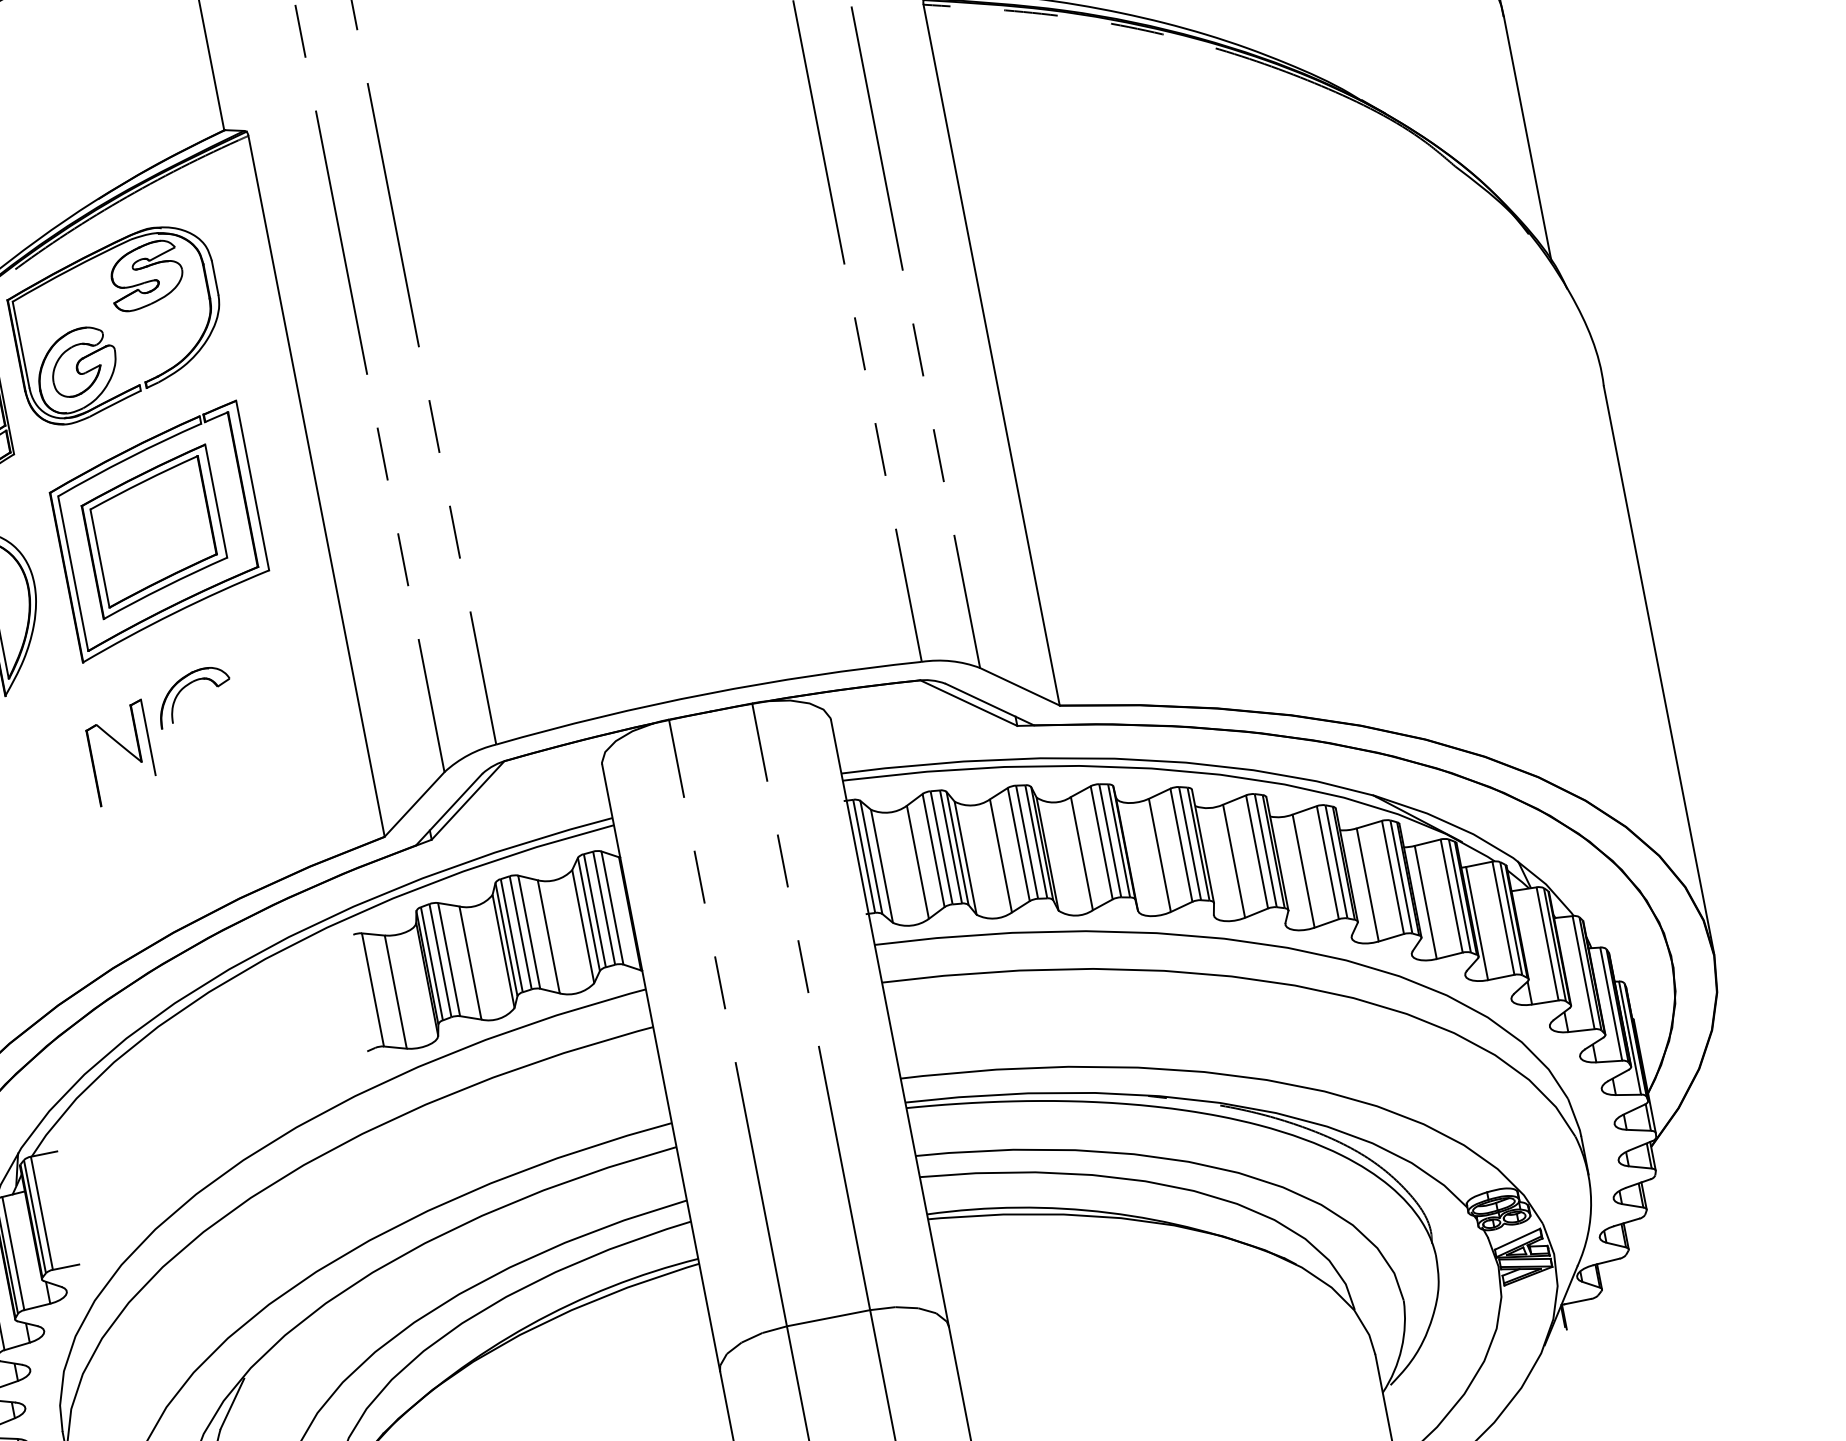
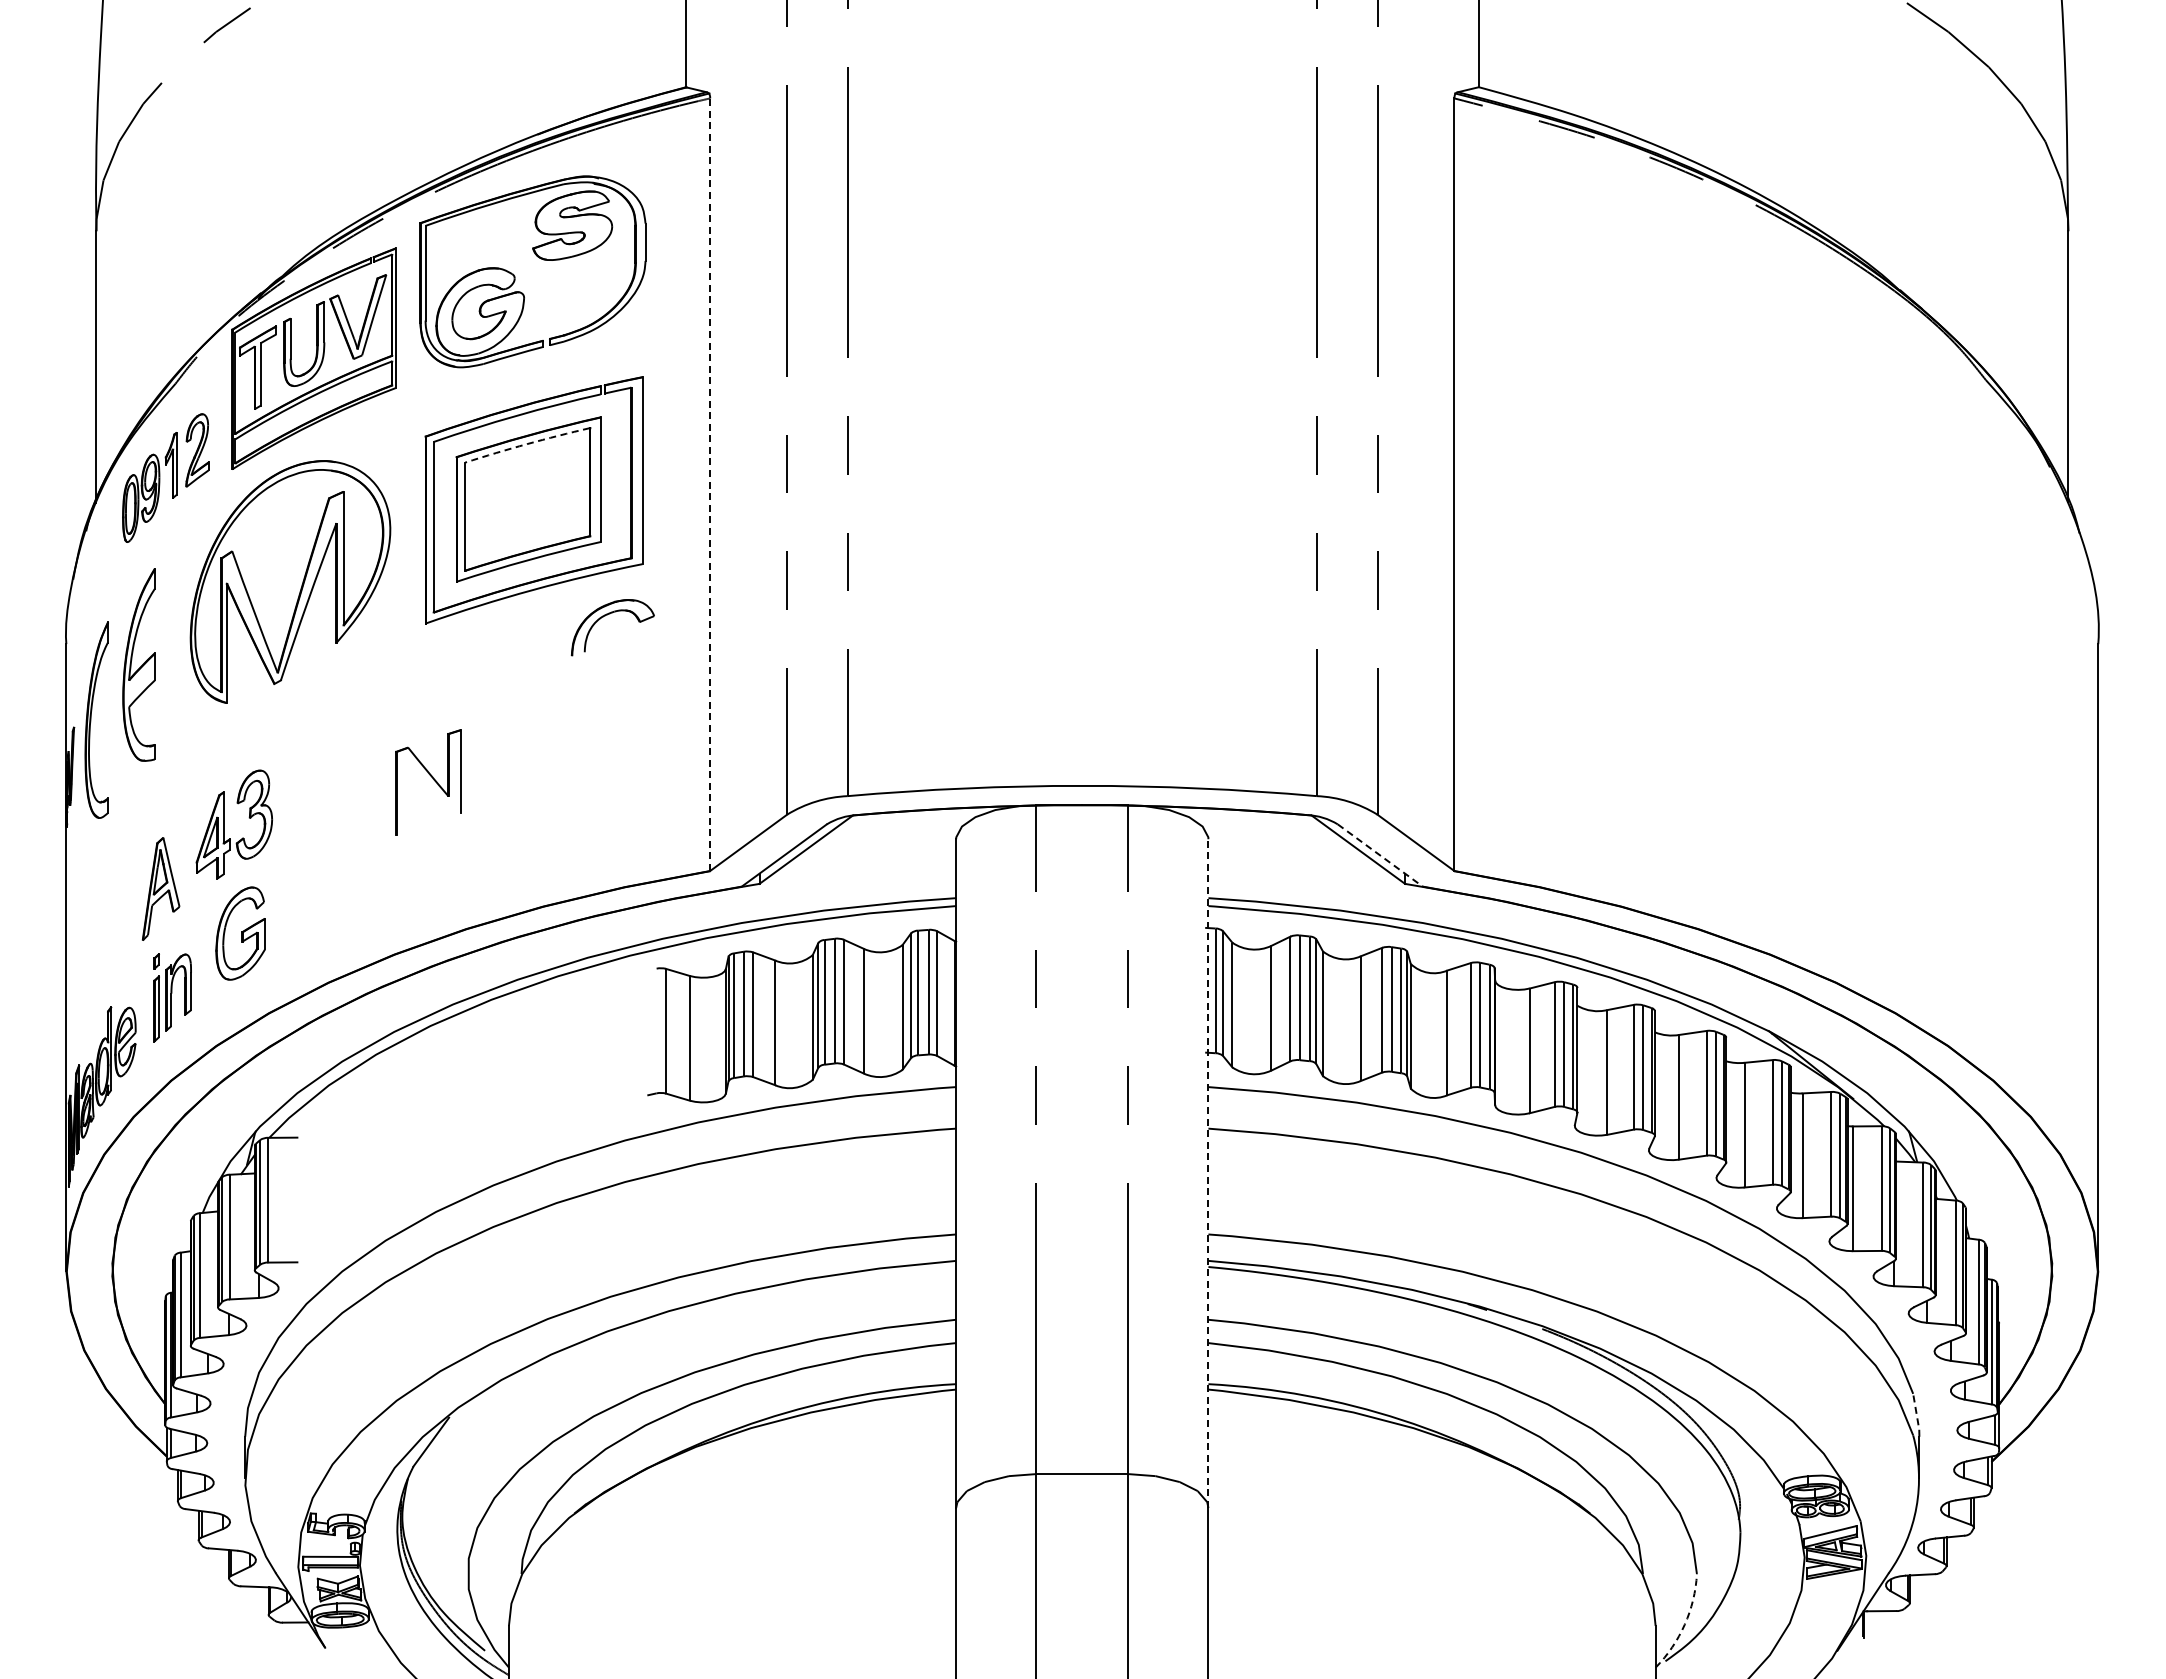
arc: (143, 482) -> (527, 444), solid -> dashed
line: (316, 486) -> (710, 484), solid -> dashed
part: (187, 686) -> (607, 615), moved
line: (989, 704) -> (1380, 855), solid -> dashed
part: (121, 752) -> (428, 782), moved
line: (890, 1023) -> (1208, 1173), solid -> dashed
line: (1575, 1118) -> (1916, 1416), solid -> dashed
arc: (1401, 1348) -> (1684, 1624), solid -> dashed

